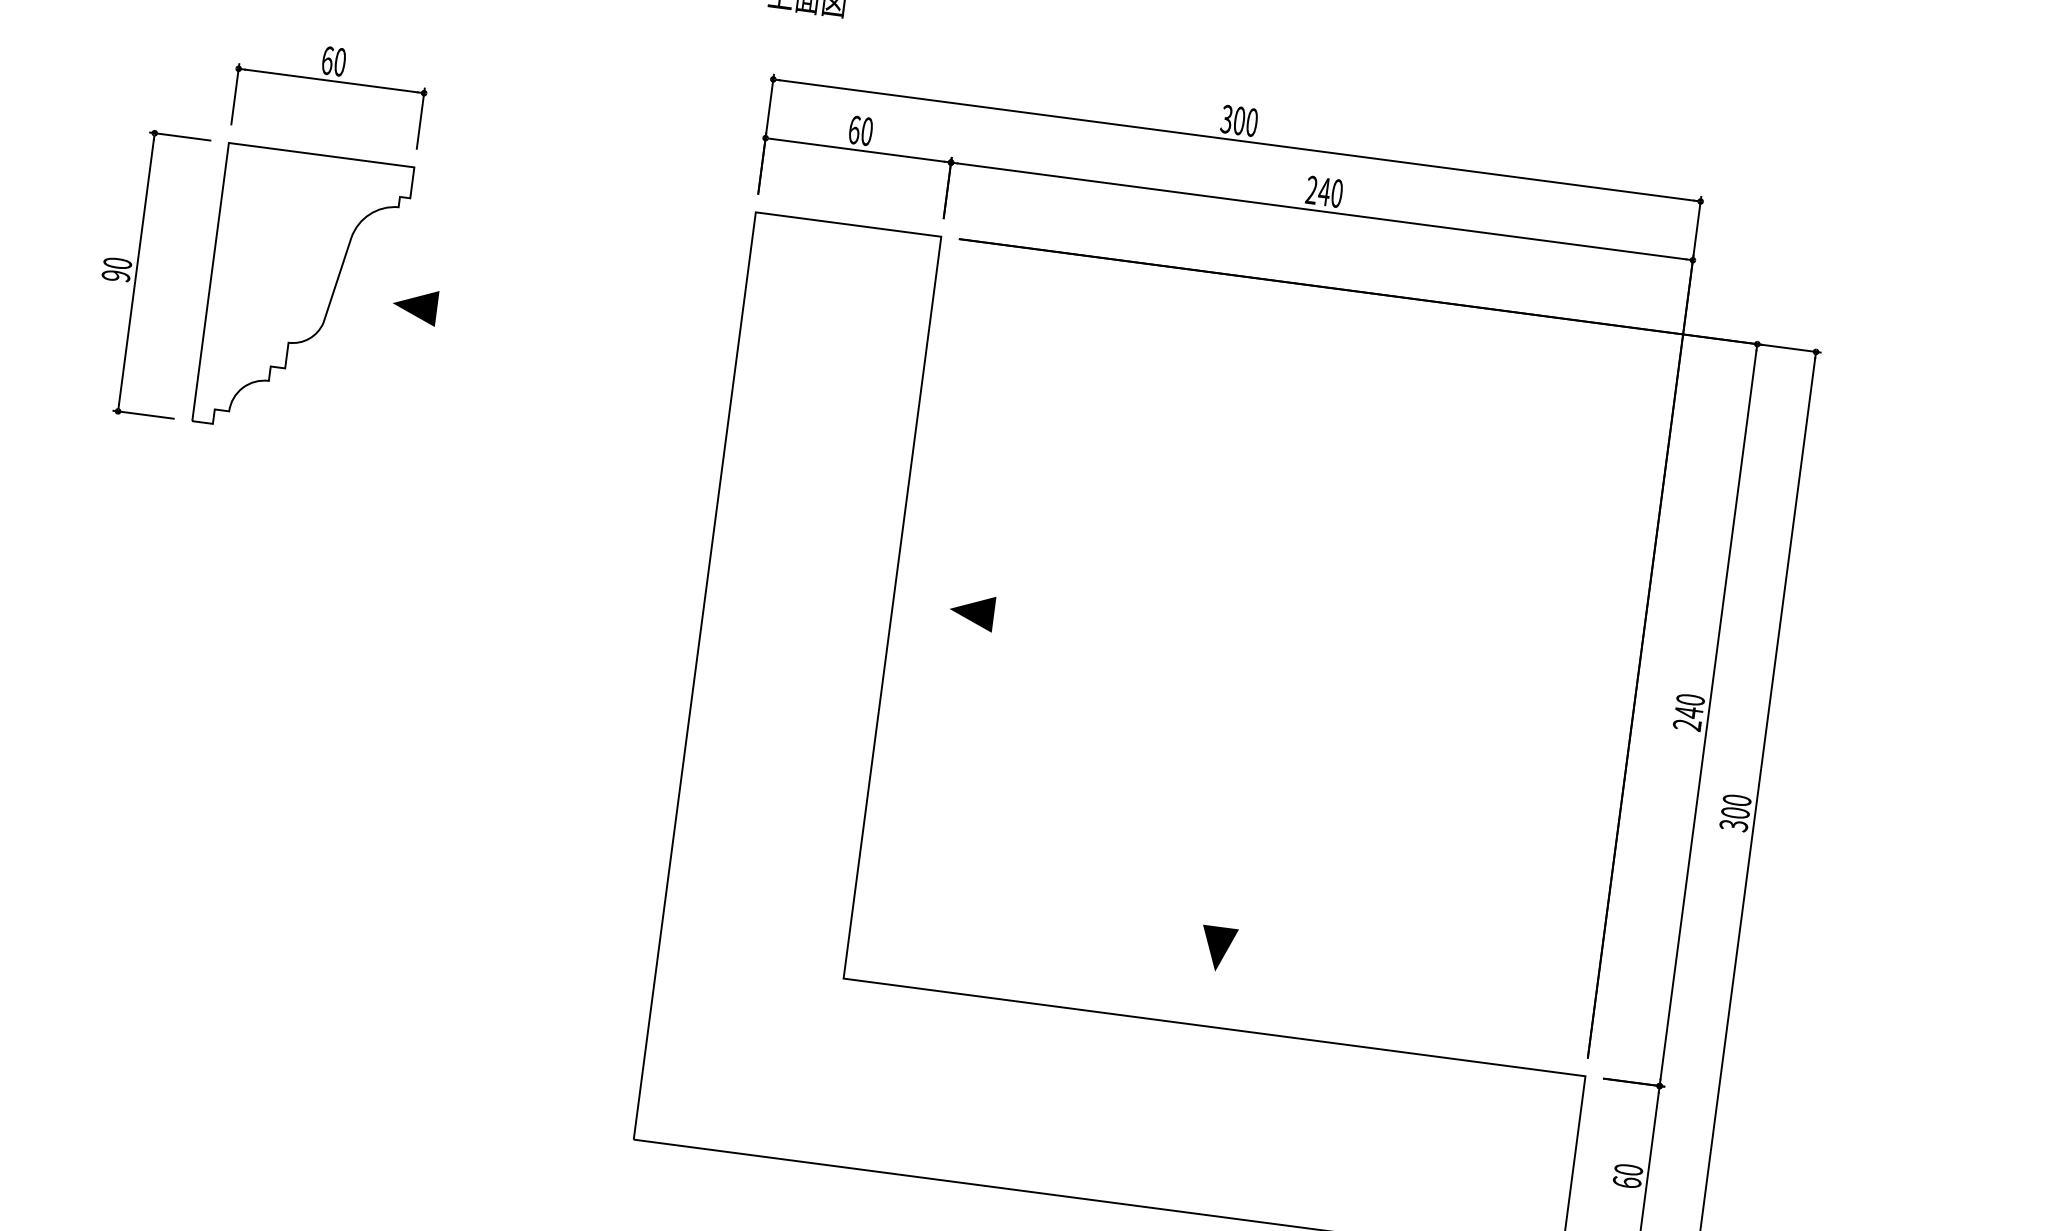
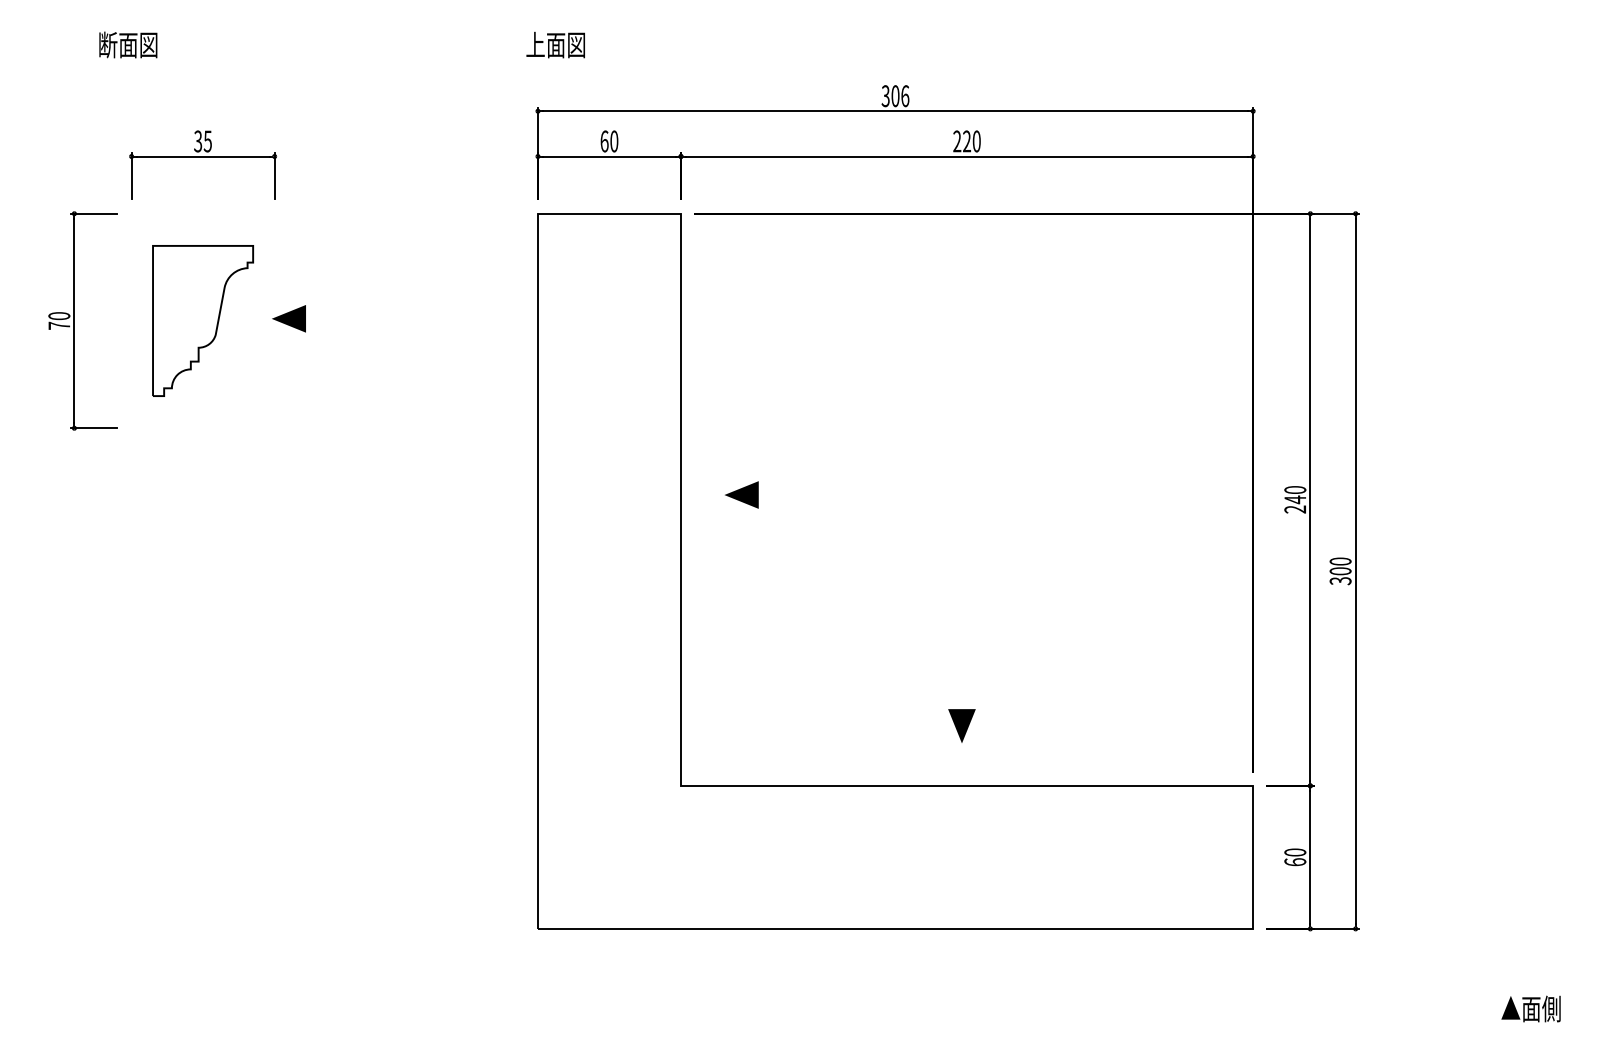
text: (333, 61) -> (202, 141), 60 -> 35
text: (1252, 121) -> (905, 95), 300 -> 306
text: (1323, 191) -> (966, 141), 240 -> 220
text: (116, 275) -> (59, 325), 90 -> 70
part: (302, 293) -> (202, 320), size x0.7

